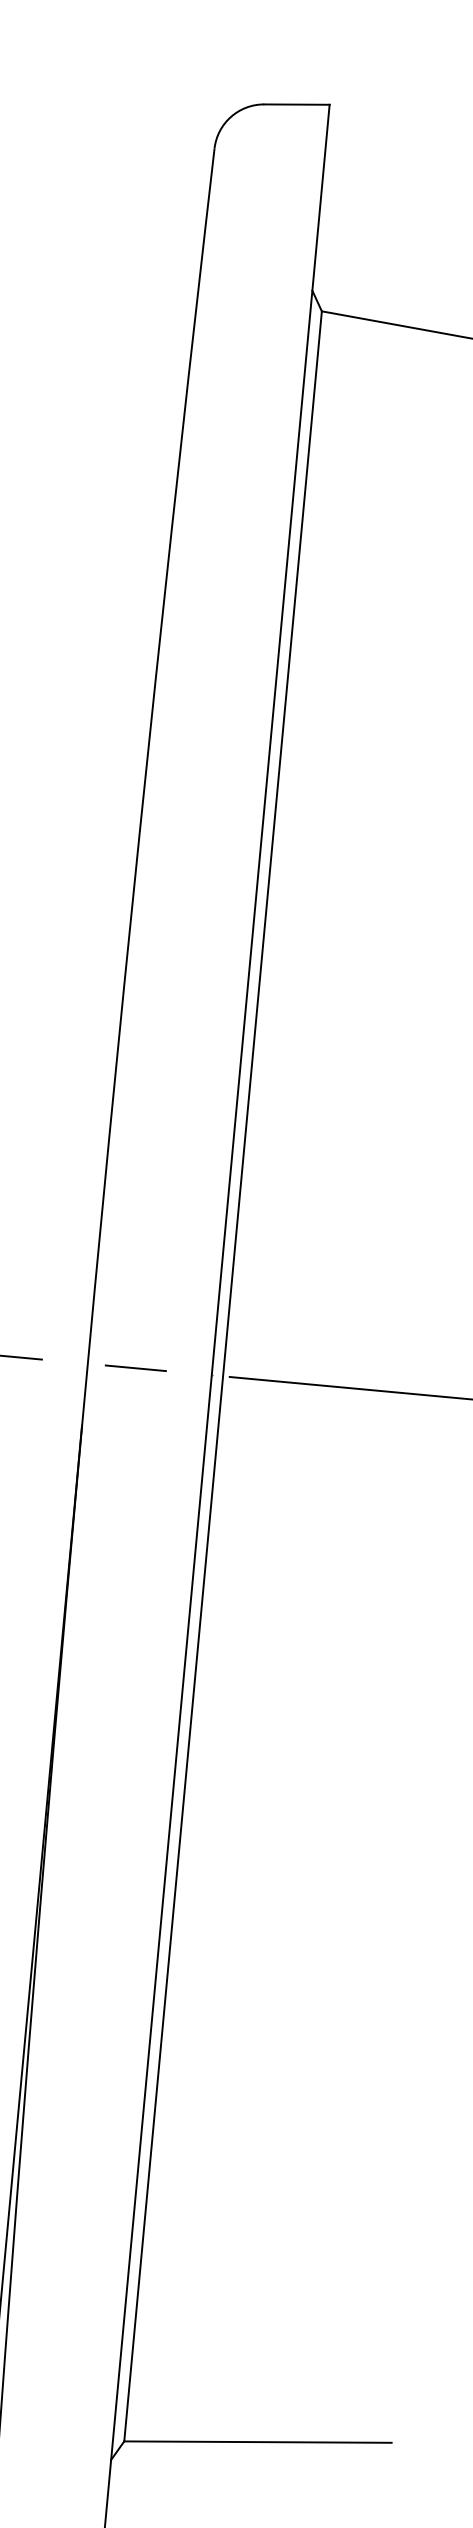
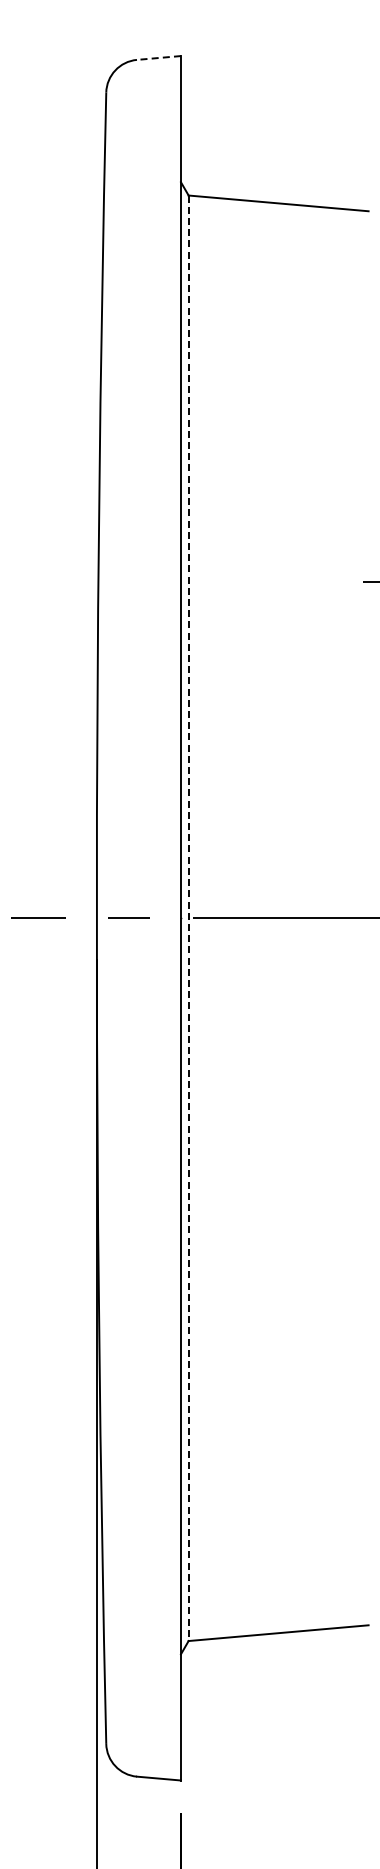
line: (296, 105) -> (158, 58), solid -> dashed
line: (222, 1376) -> (188, 918), solid -> dashed

